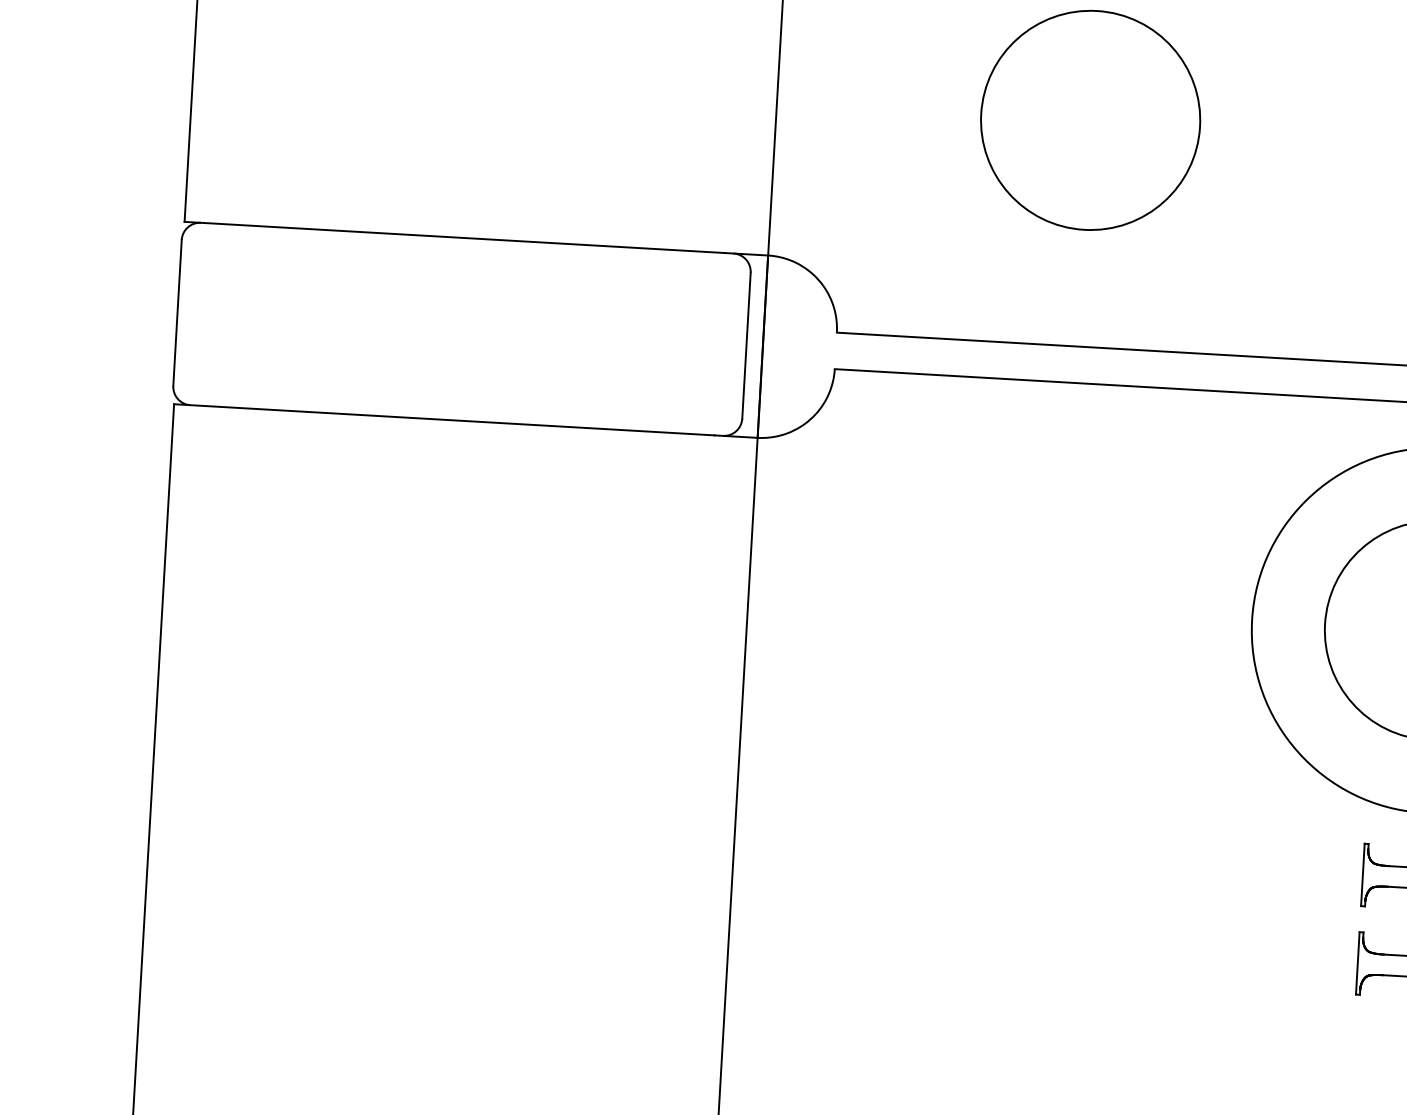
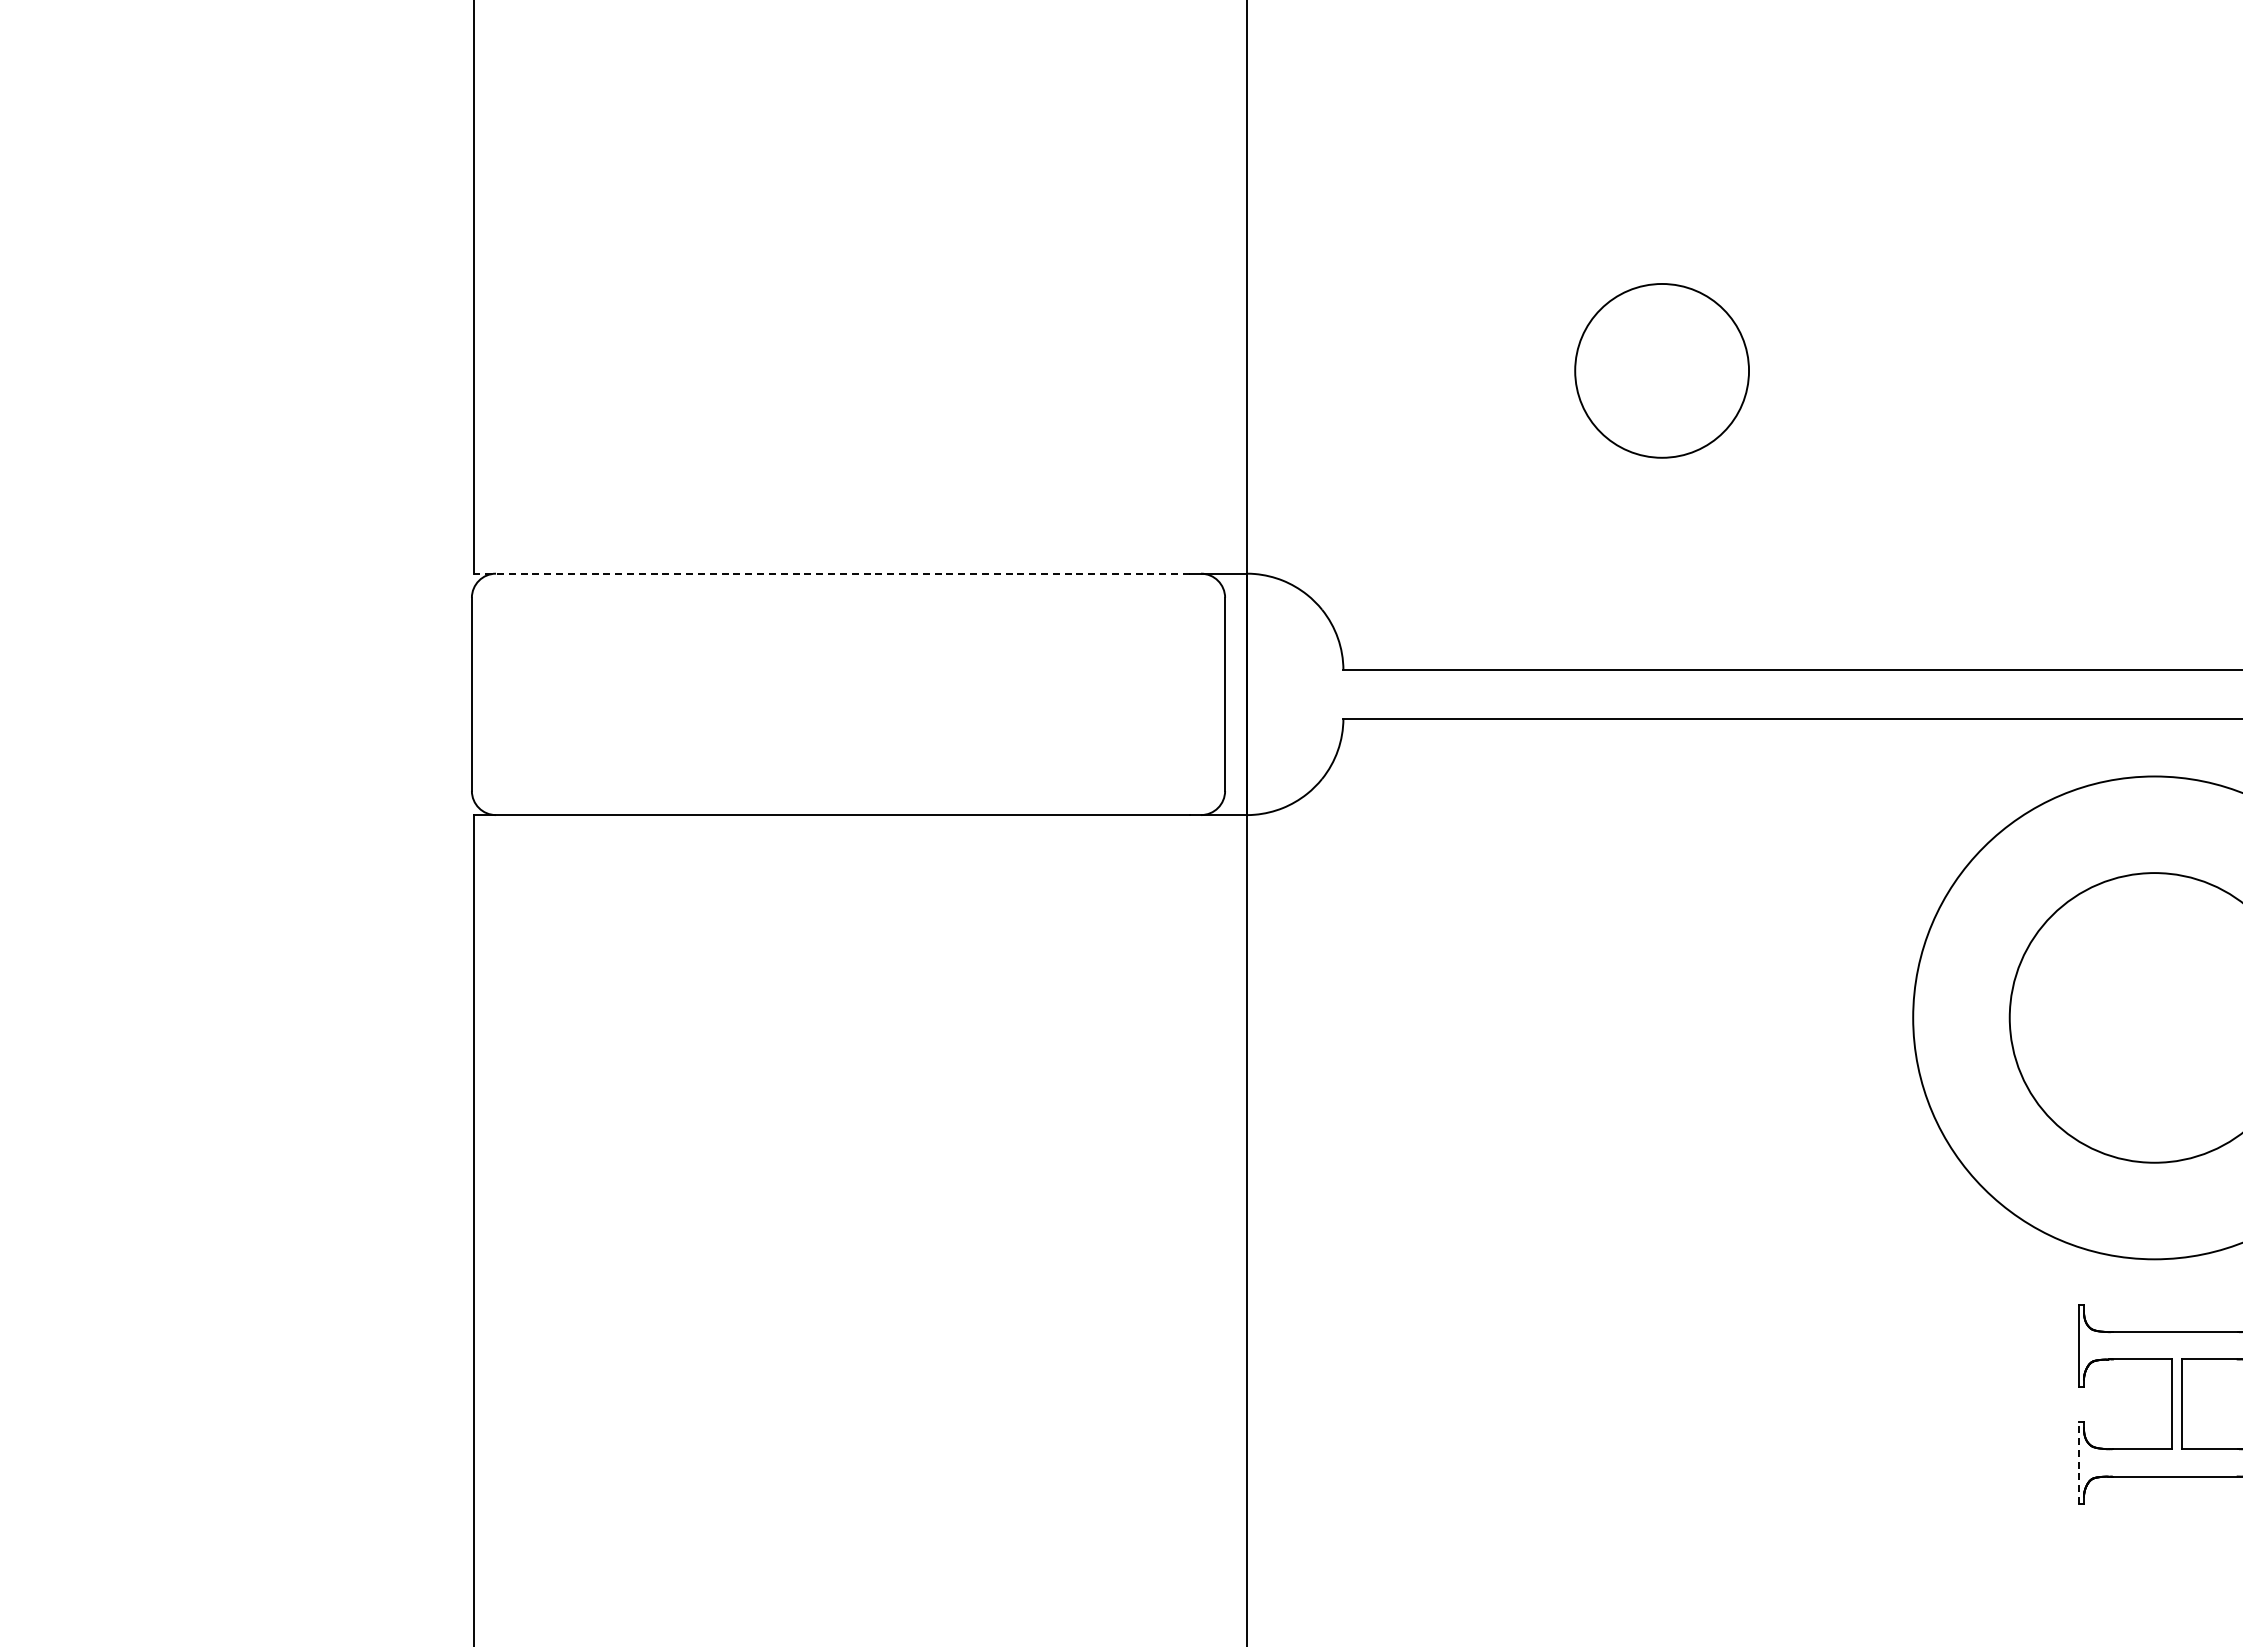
circle: (1090, 120) -> (1661, 370), size x0.6
line: (455, 237) -> (832, 573), solid -> dashed
line: (1357, 963) -> (2078, 1462), solid -> dashed

